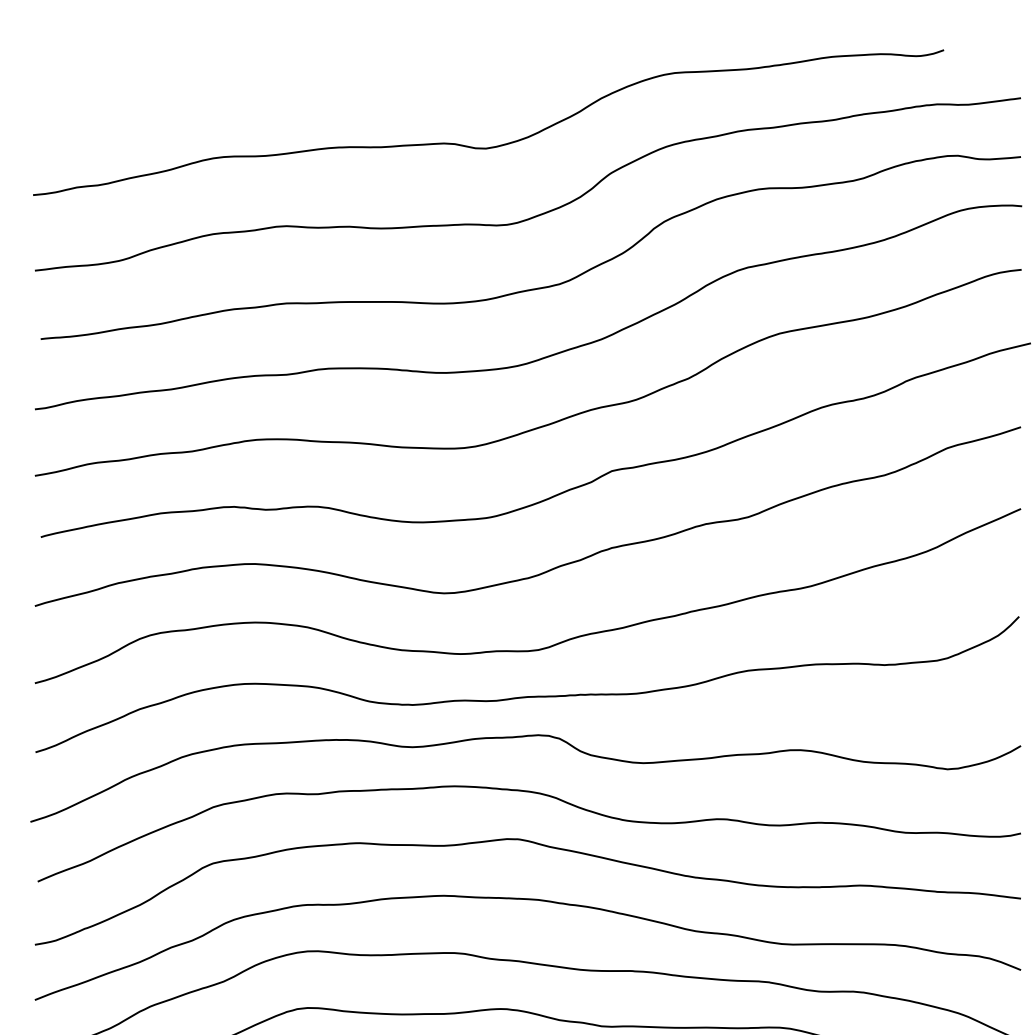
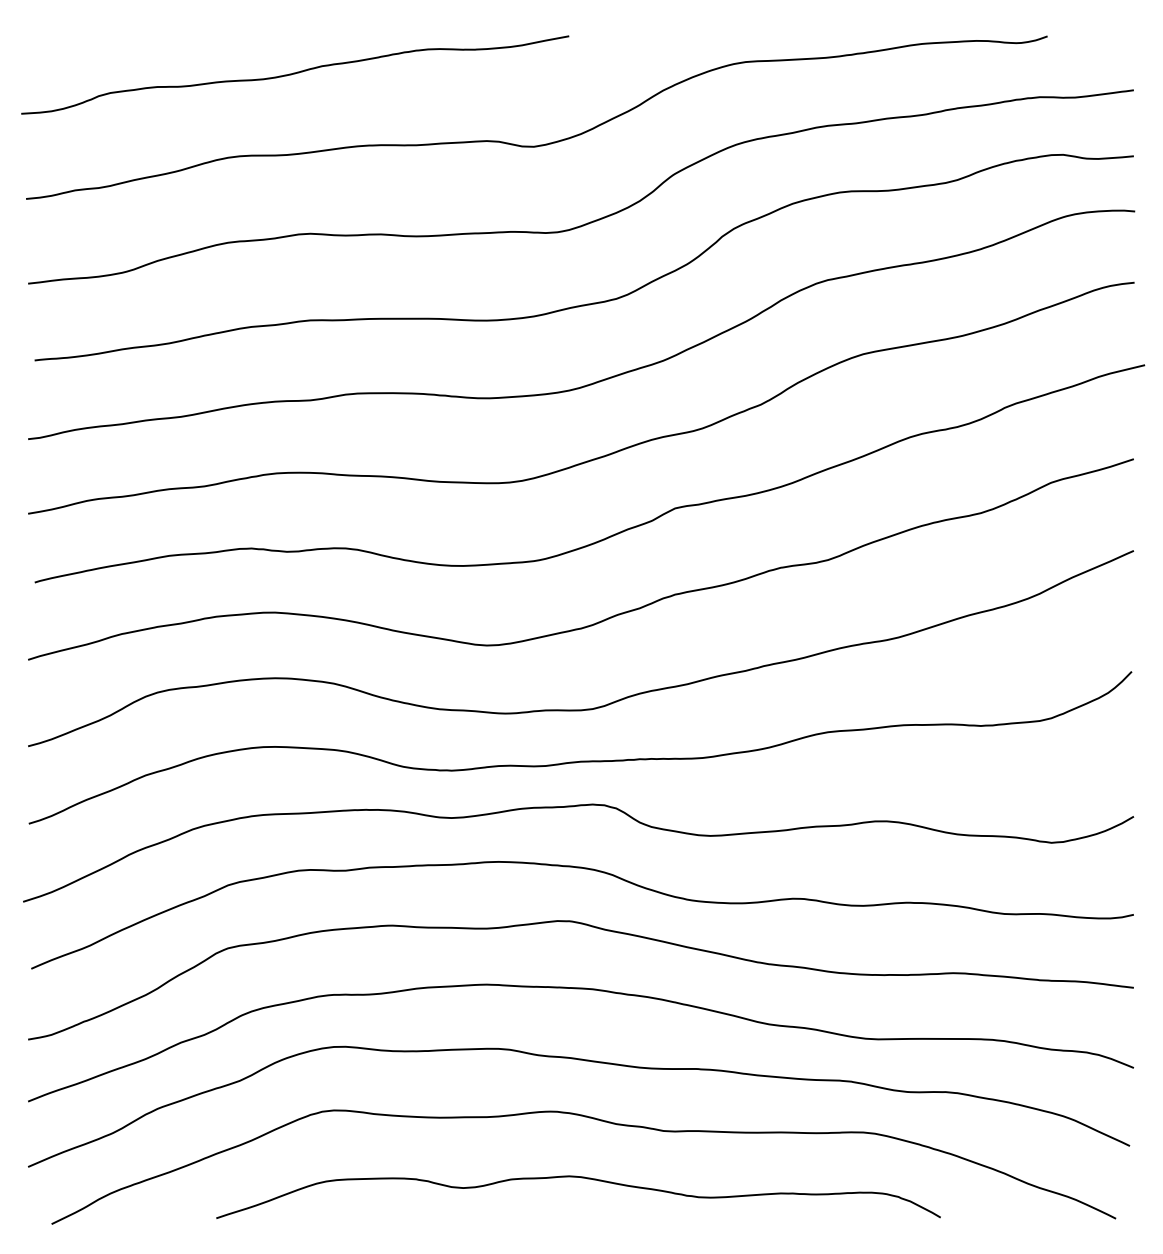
curve: (273, 84) -> (295, 74), added

